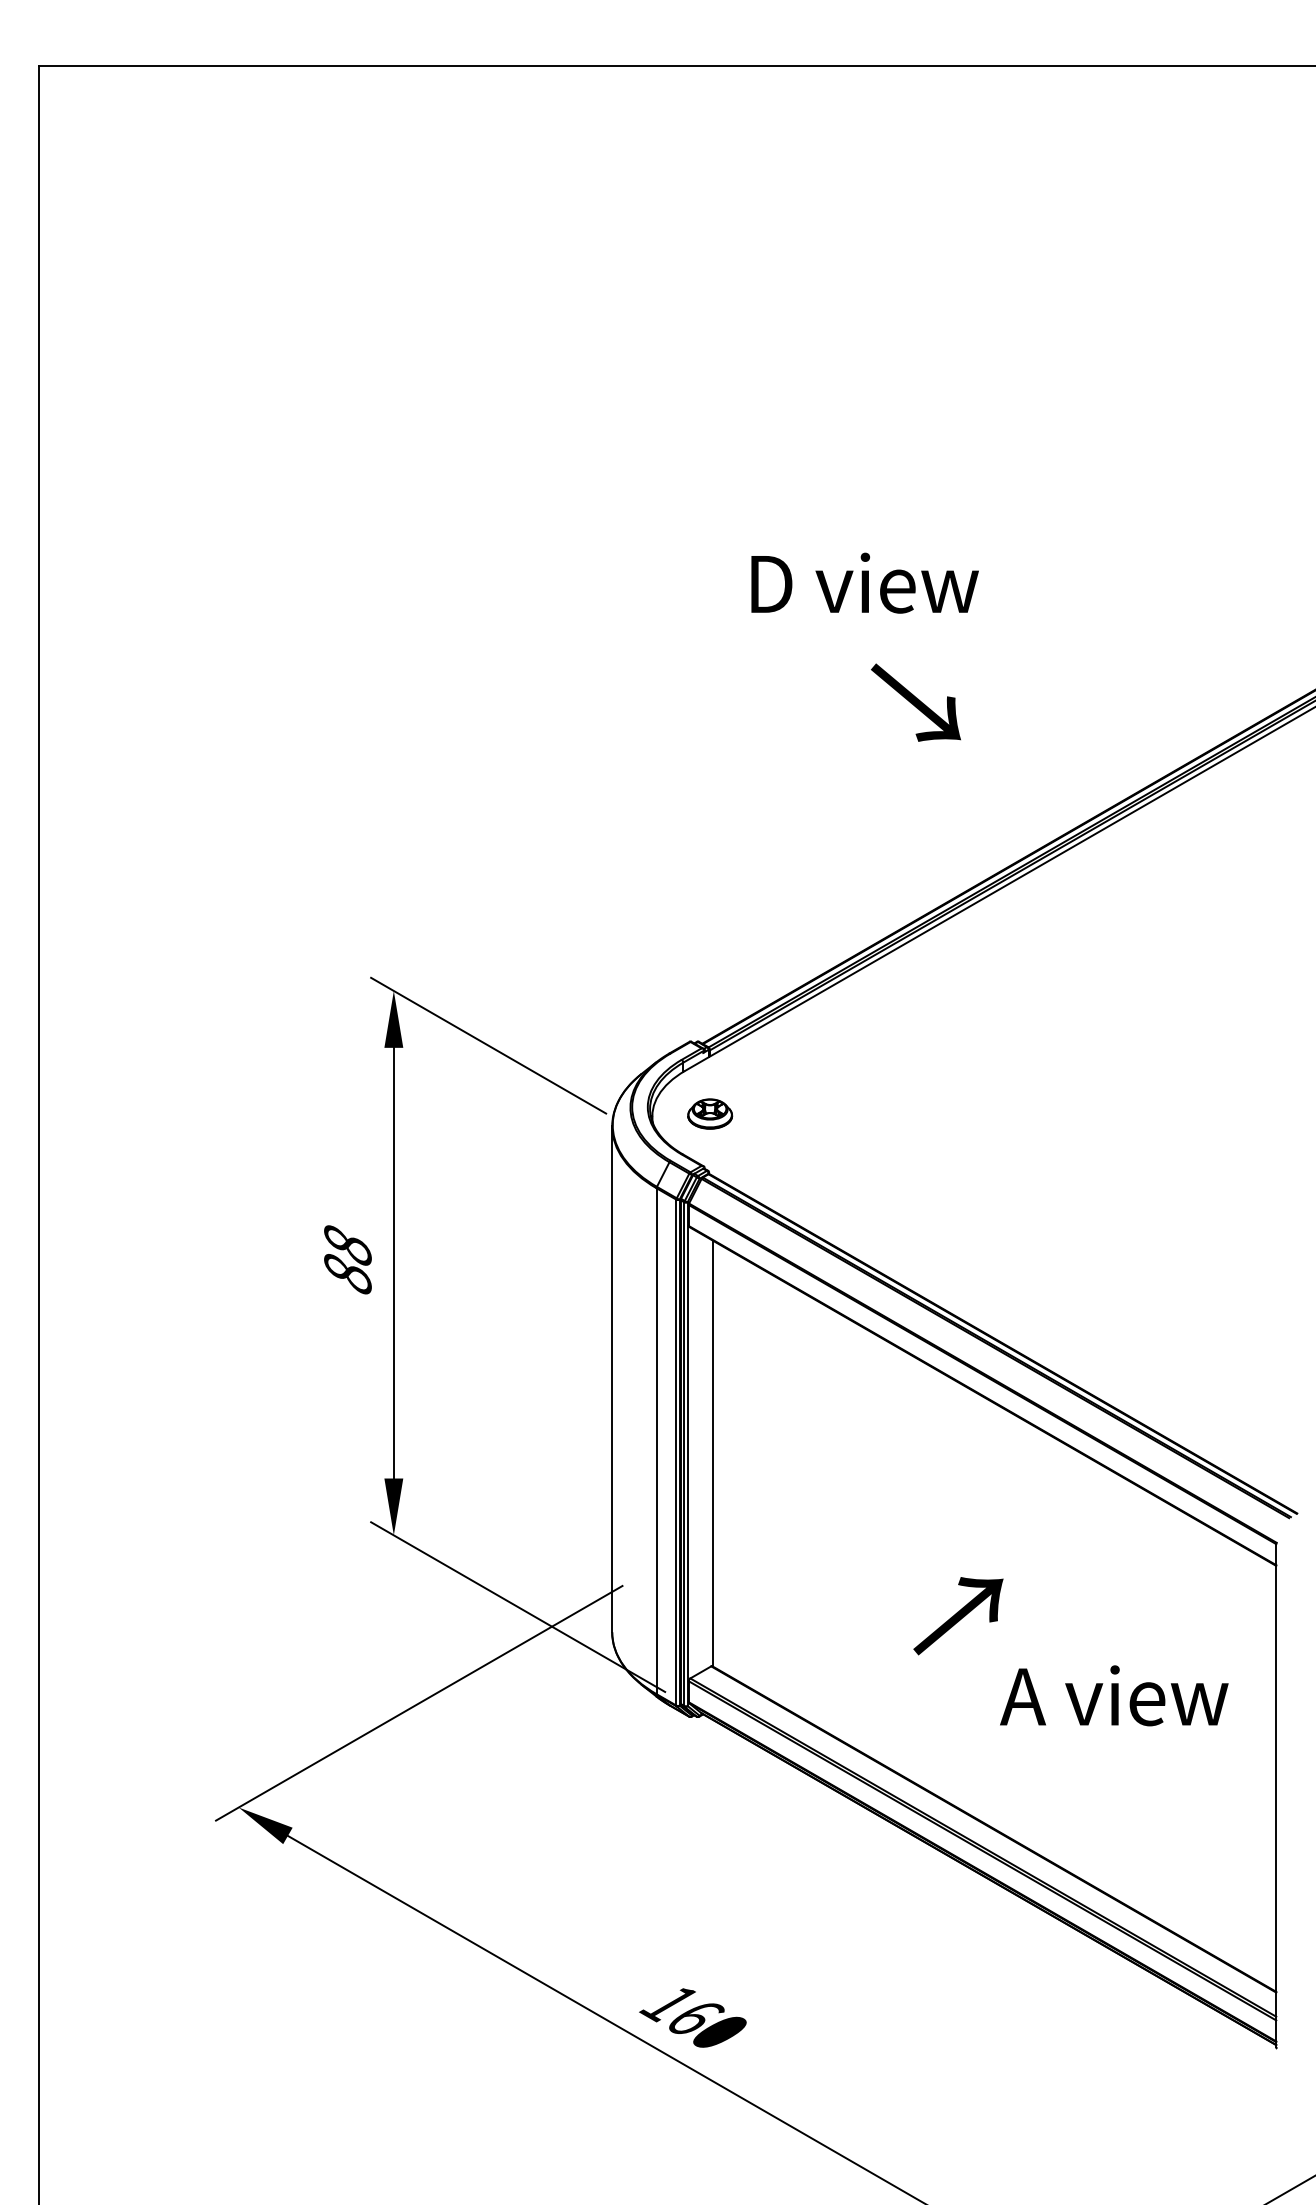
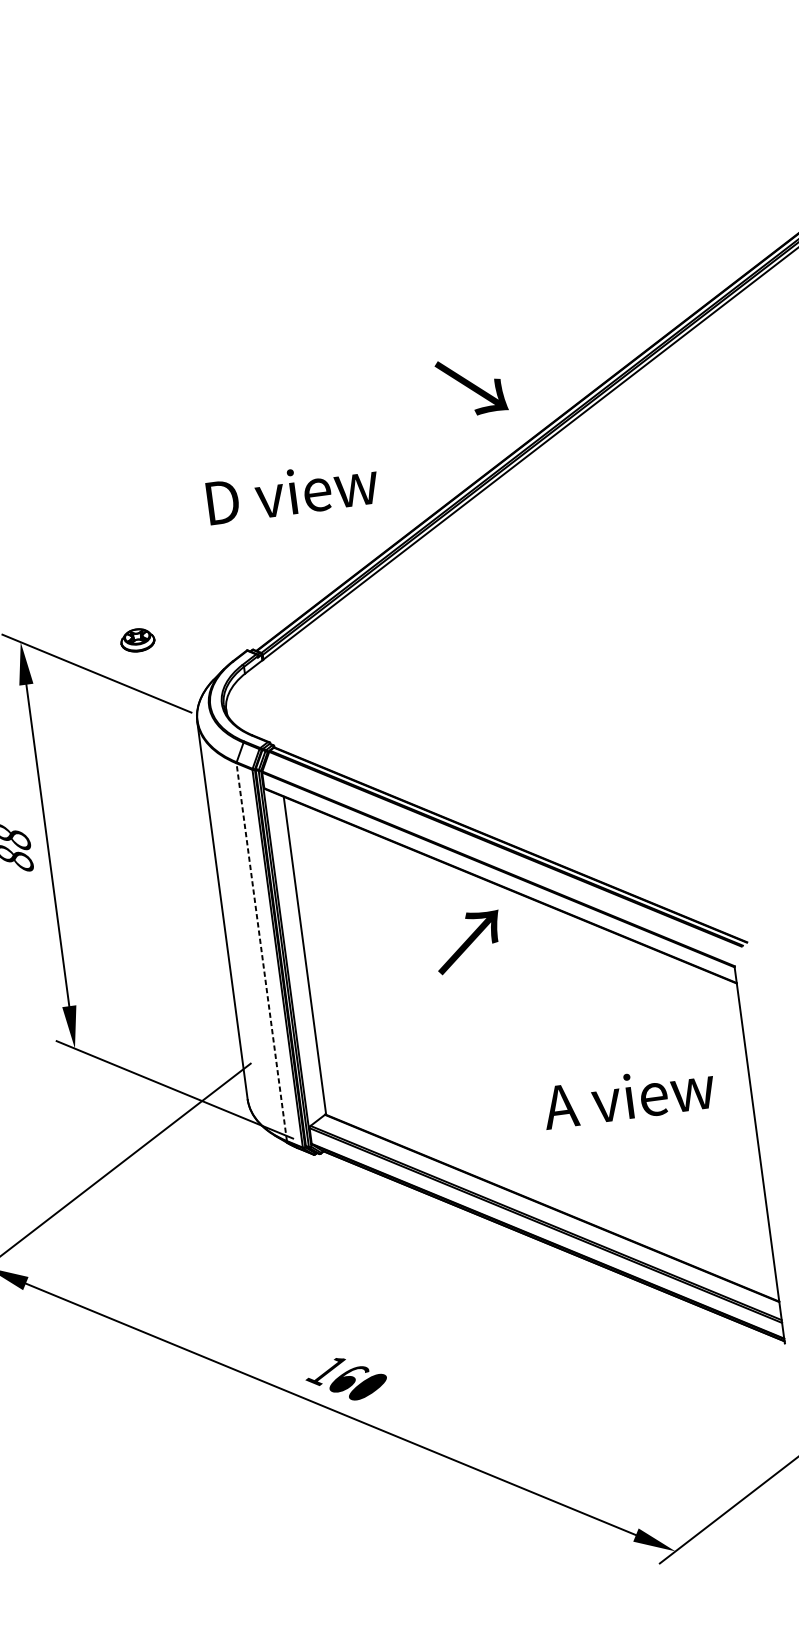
text: (864, 582) -> (292, 491), moved
text: (915, 702) -> (471, 386), moved
part: (710, 1113) -> (137, 639), moved
line: (656, 1441) -> (261, 952), solid -> dashed
text: (958, 1616) -> (468, 942), moved

